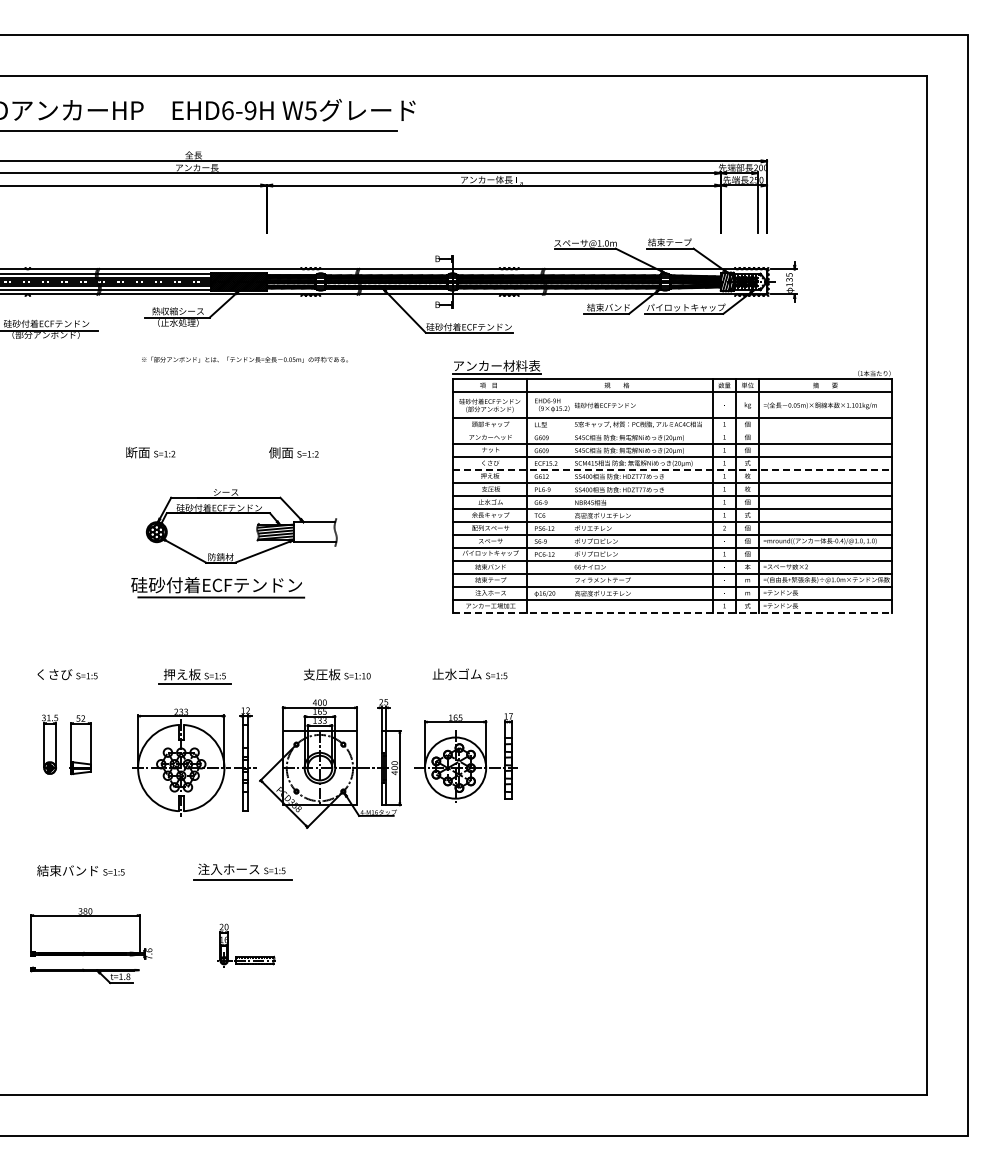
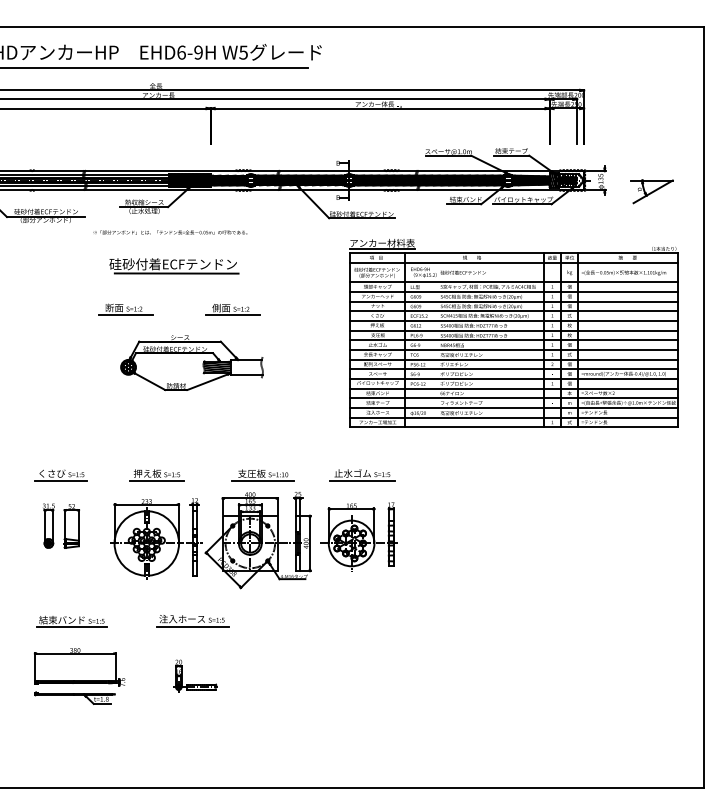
part: (857, 296) -> (651, 191), added
text: (244, 359) -> (170, 232), moved
line: (672, 431) -> (513, 292), added
line: (152, 462) -> (125, 315), added
line: (295, 462) -> (232, 315), added
line: (672, 469) -> (513, 320), dashed -> solid
part: (218, 587) -> (174, 266), moved
line: (672, 612) -> (513, 427), dashed -> solid
line: (66, 683) -> (61, 480), added
line: (336, 683) -> (262, 480), added
line: (469, 683) -> (361, 480), added
line: (80, 880) -> (71, 627), added

